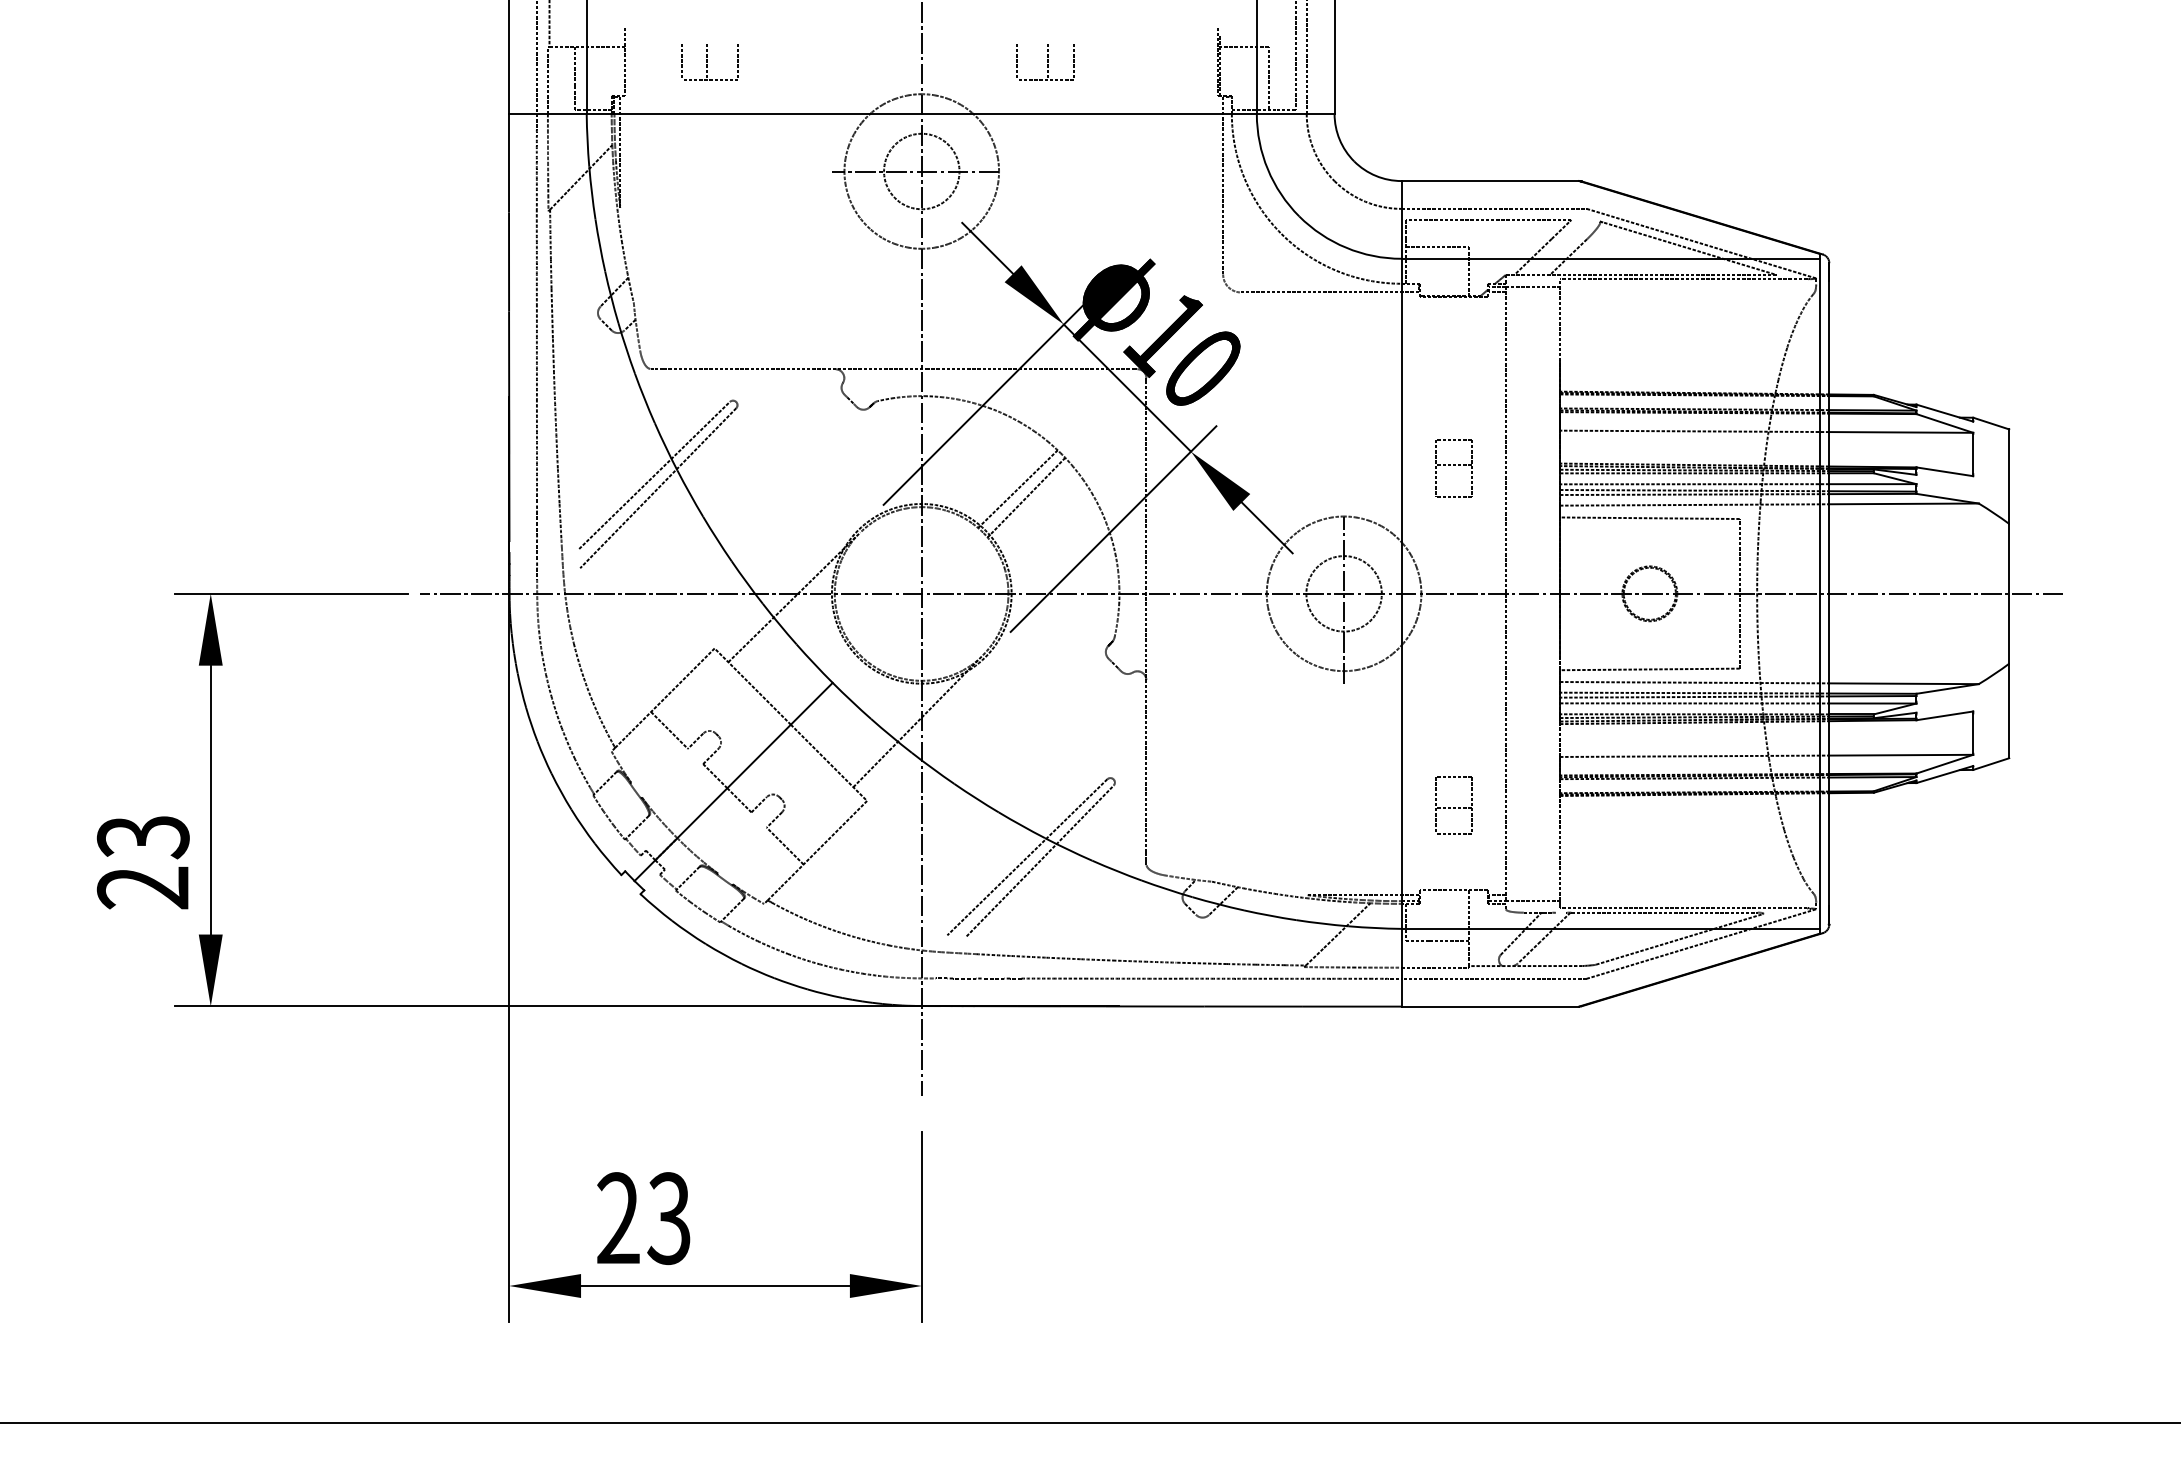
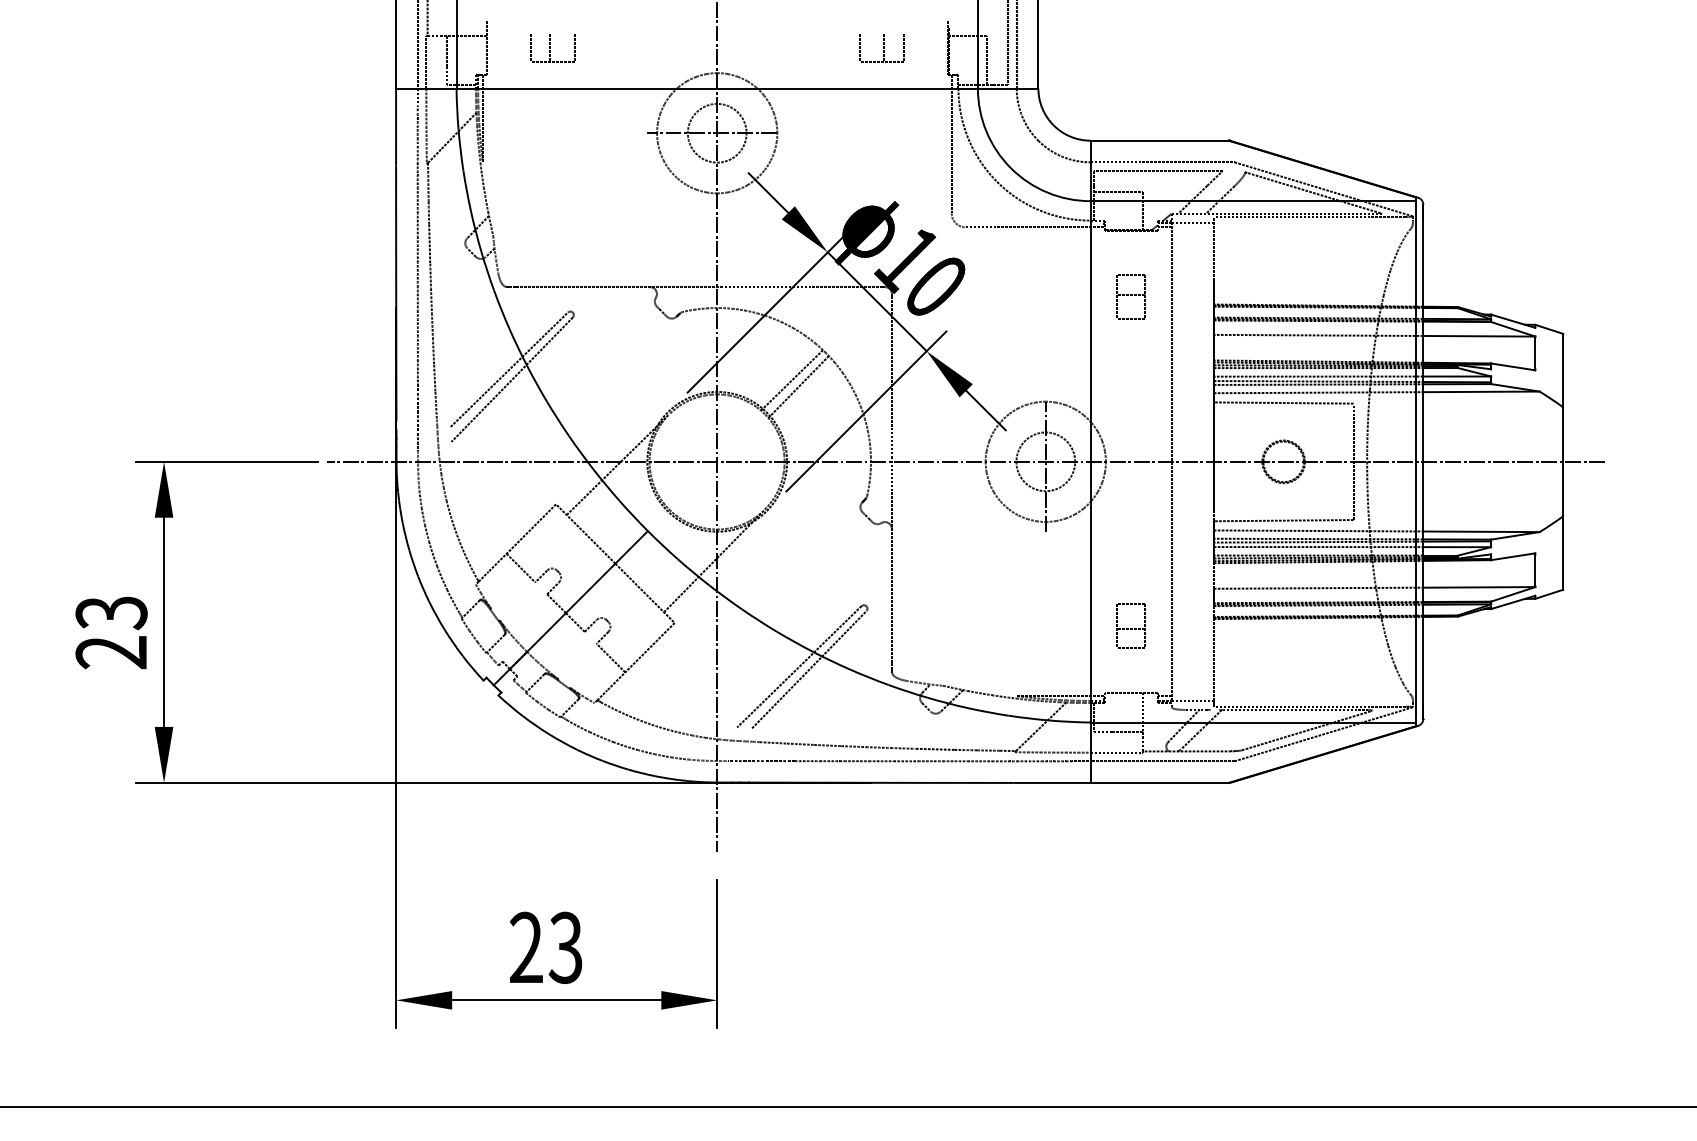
part: (1045, 62) -> (881, 48), moved
part: (1453, 468) -> (1130, 297), moved
text: (142, 862) -> (110, 632), moved
text: (643, 1218) -> (545, 947), moved

